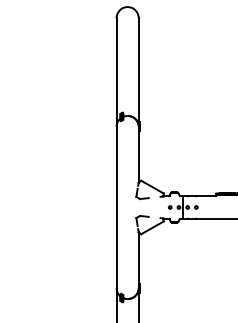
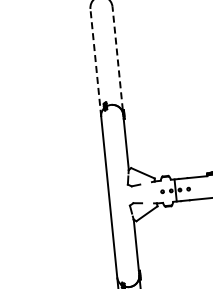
line: (138, 70) -> (117, 58), solid -> dashed
line: (116, 72) -> (95, 62), solid -> dashed

